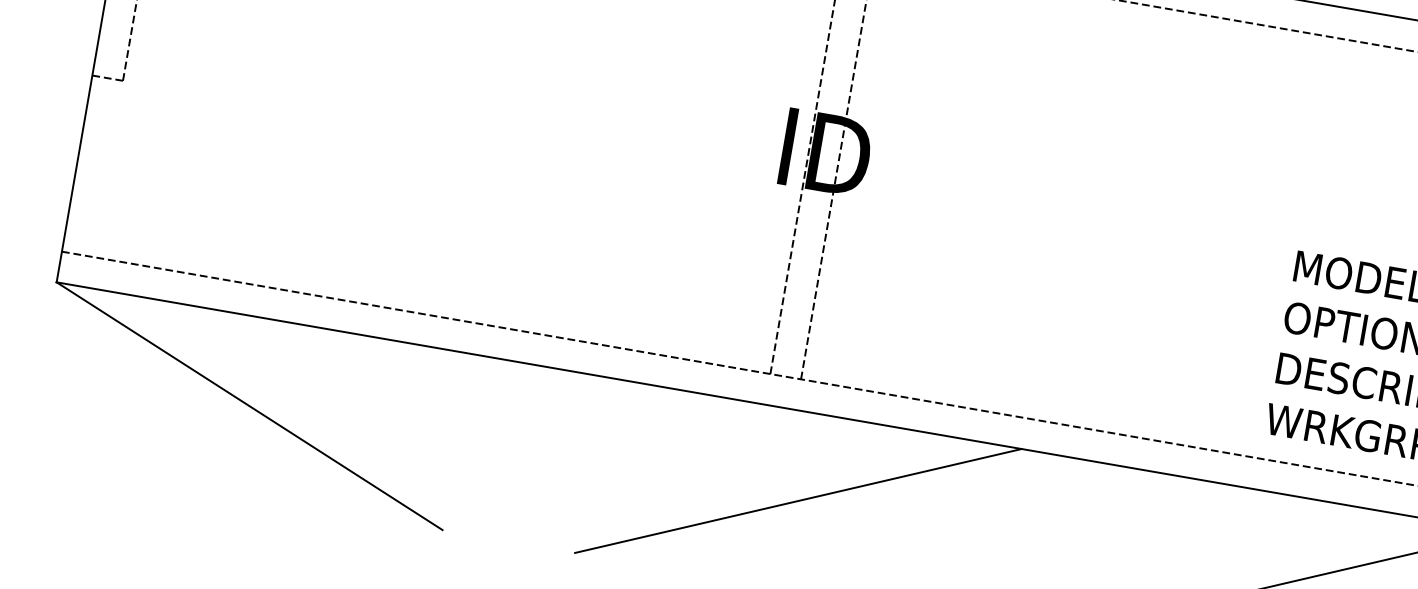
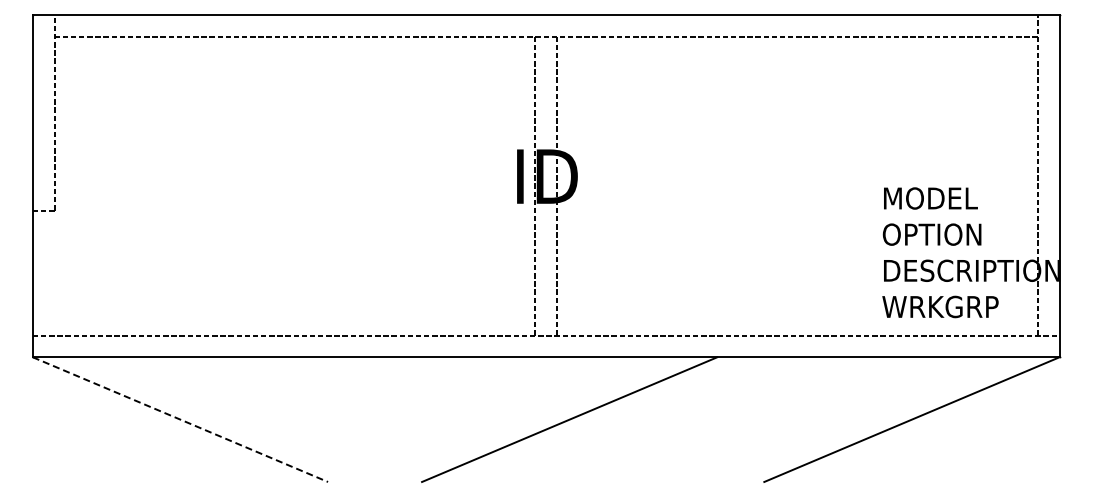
line: (249, 406) -> (180, 419), solid -> dashed

